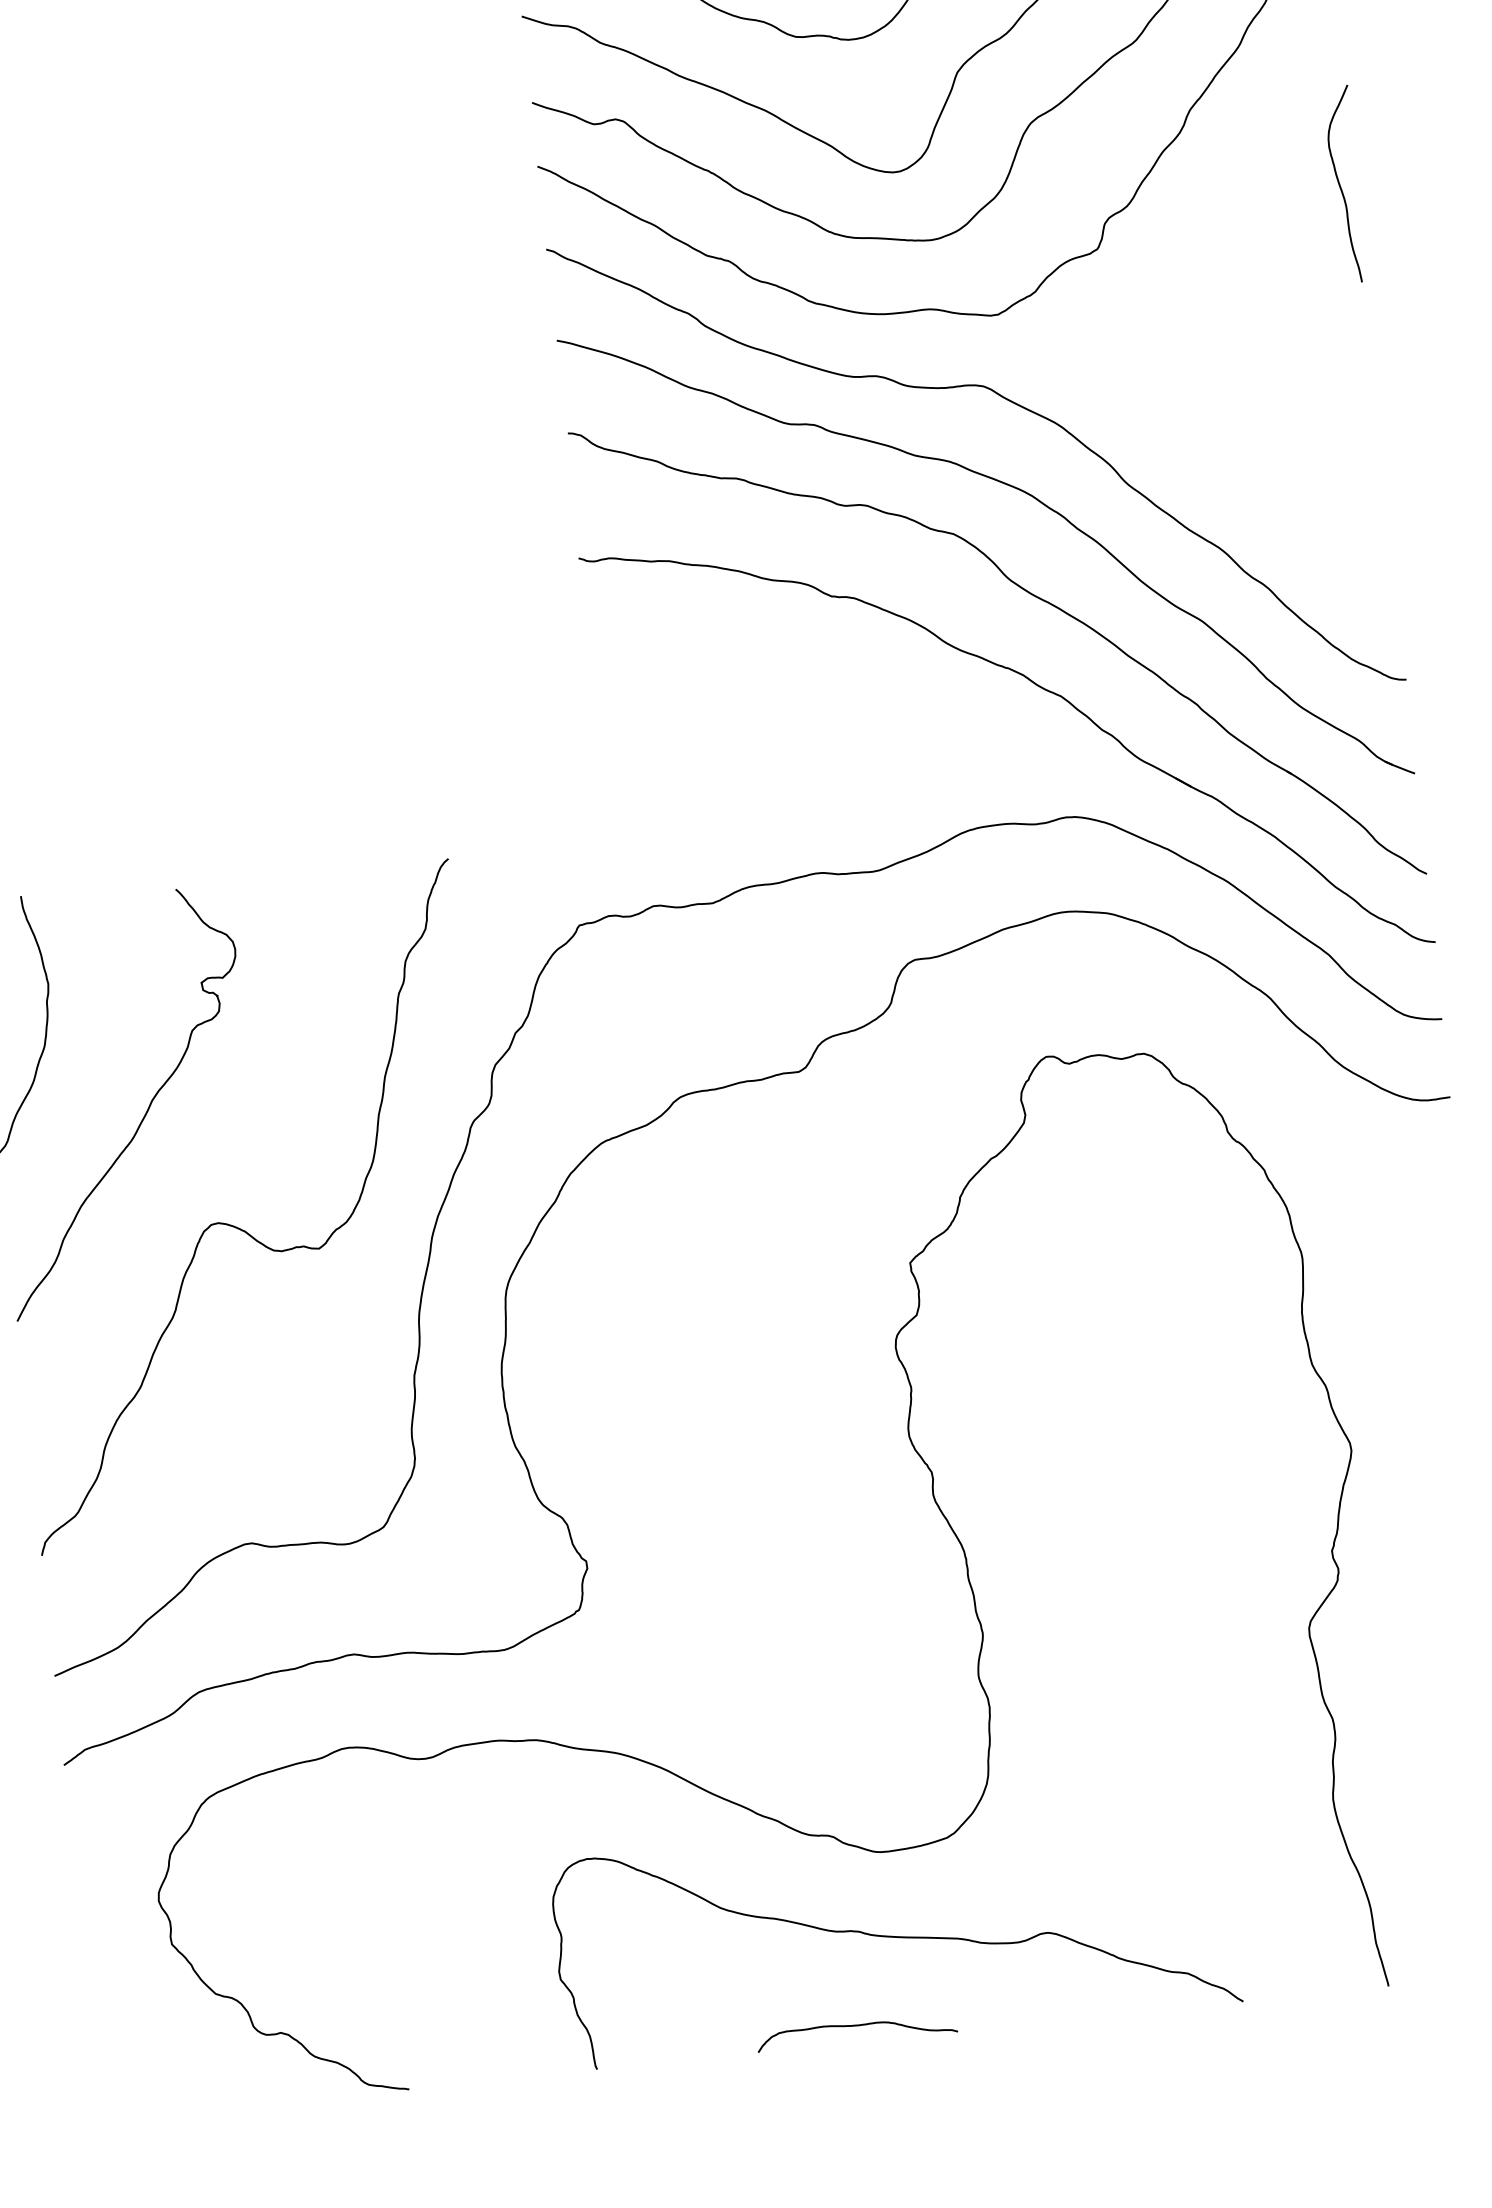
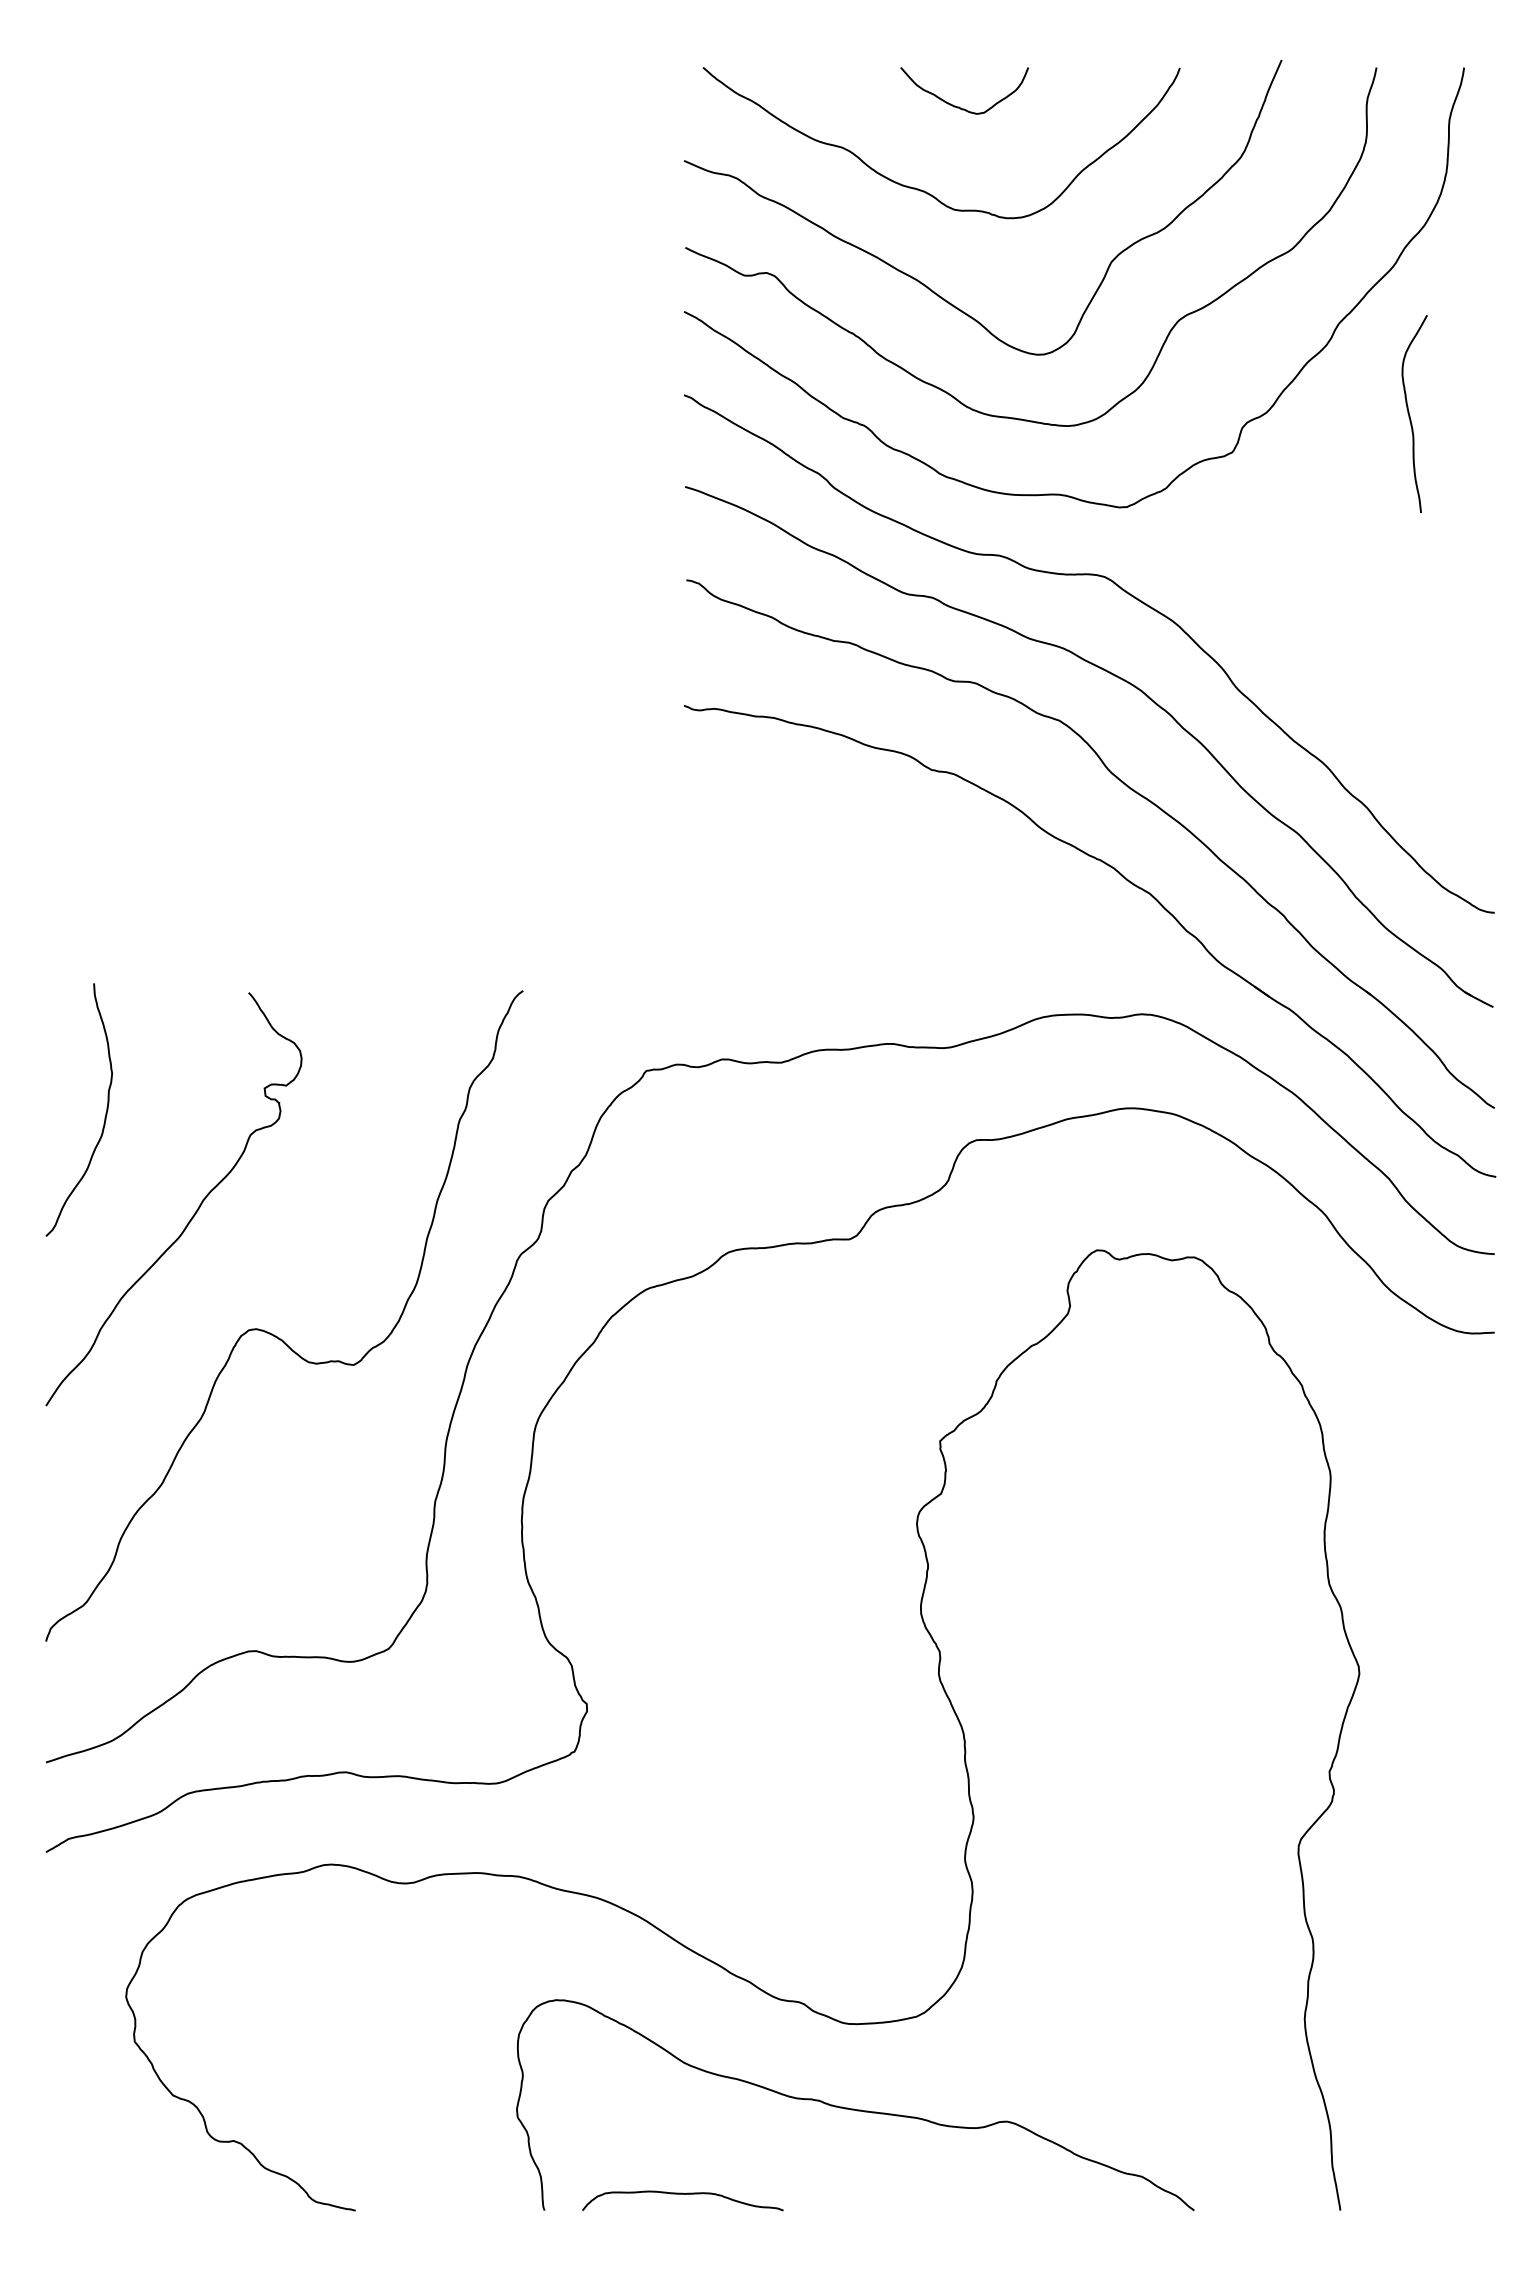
curve: (1341, 186) -> (1410, 415), moved
curve: (856, 2026) -> (682, 2194), moved

